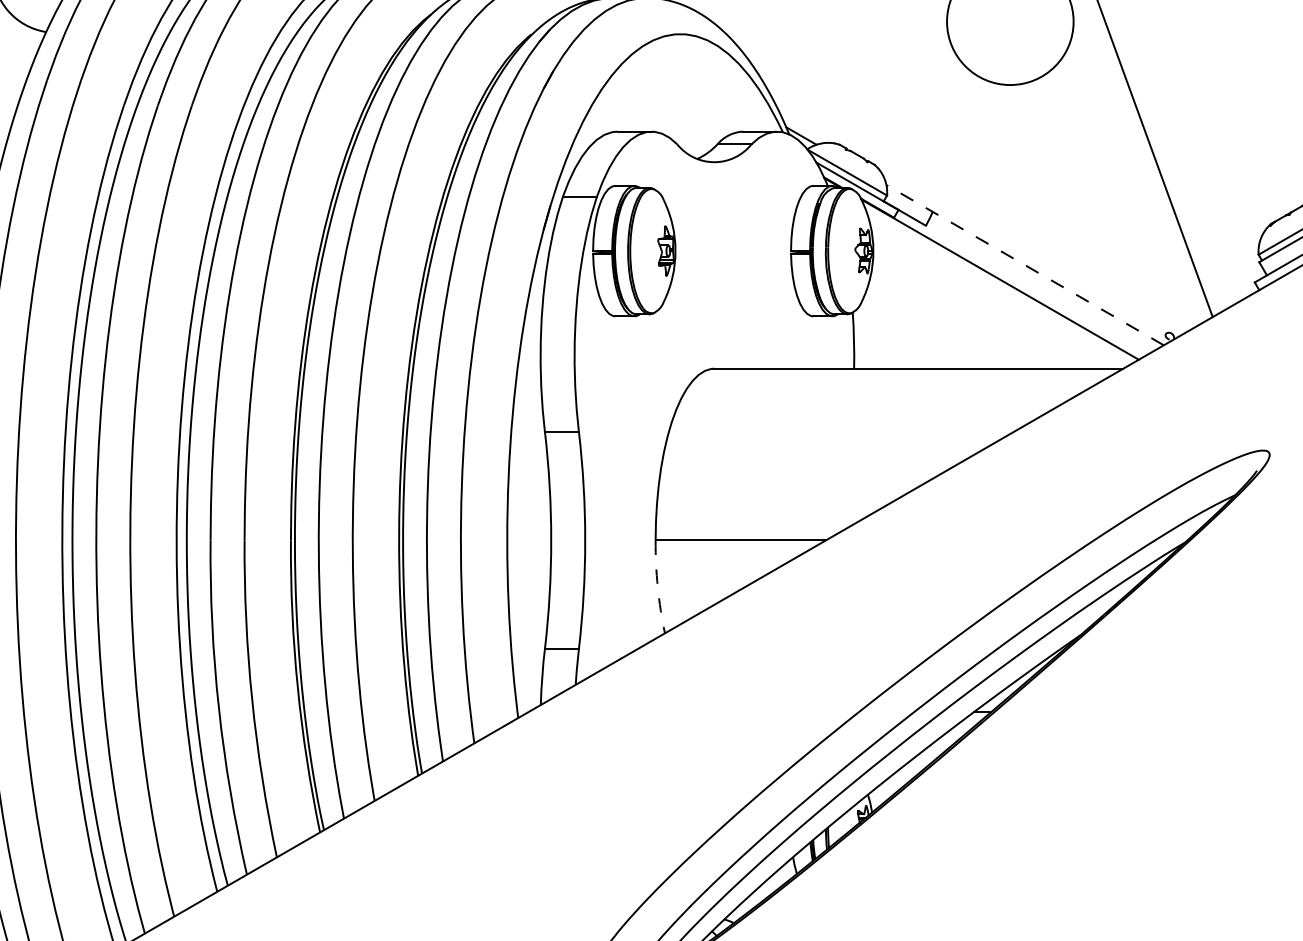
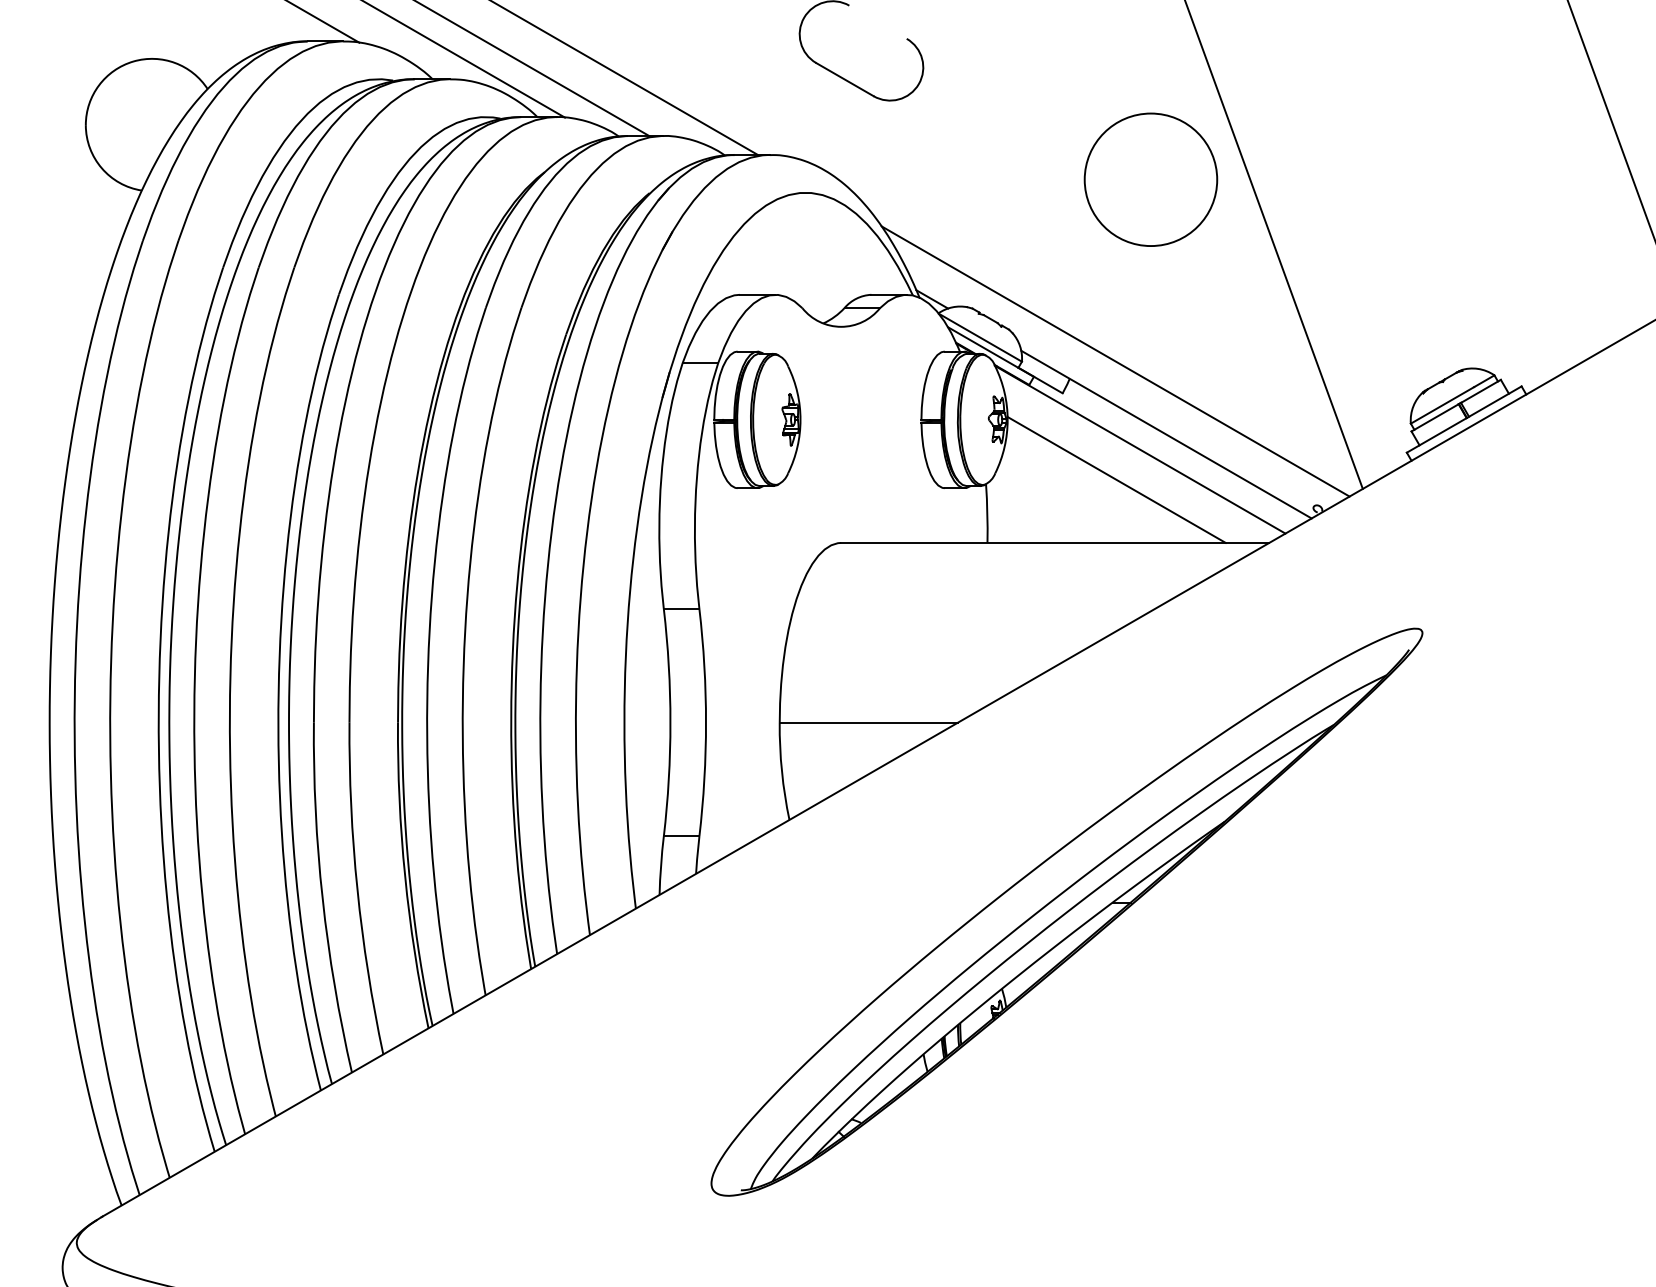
line: (976, 195) -> (1115, 361), added
line: (1025, 265) -> (1166, 434), dashed -> solid
line: (977, 308) -> (1116, 479), added
arc: (657, 587) -> (781, 771), dashed -> solid

